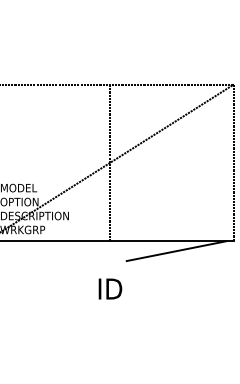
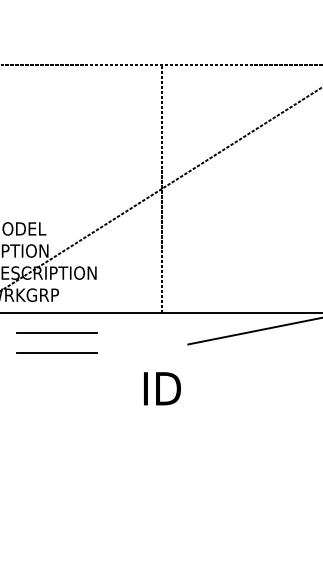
line: (43, 253) -> (56, 332), added
line: (43, 266) -> (56, 353), added

